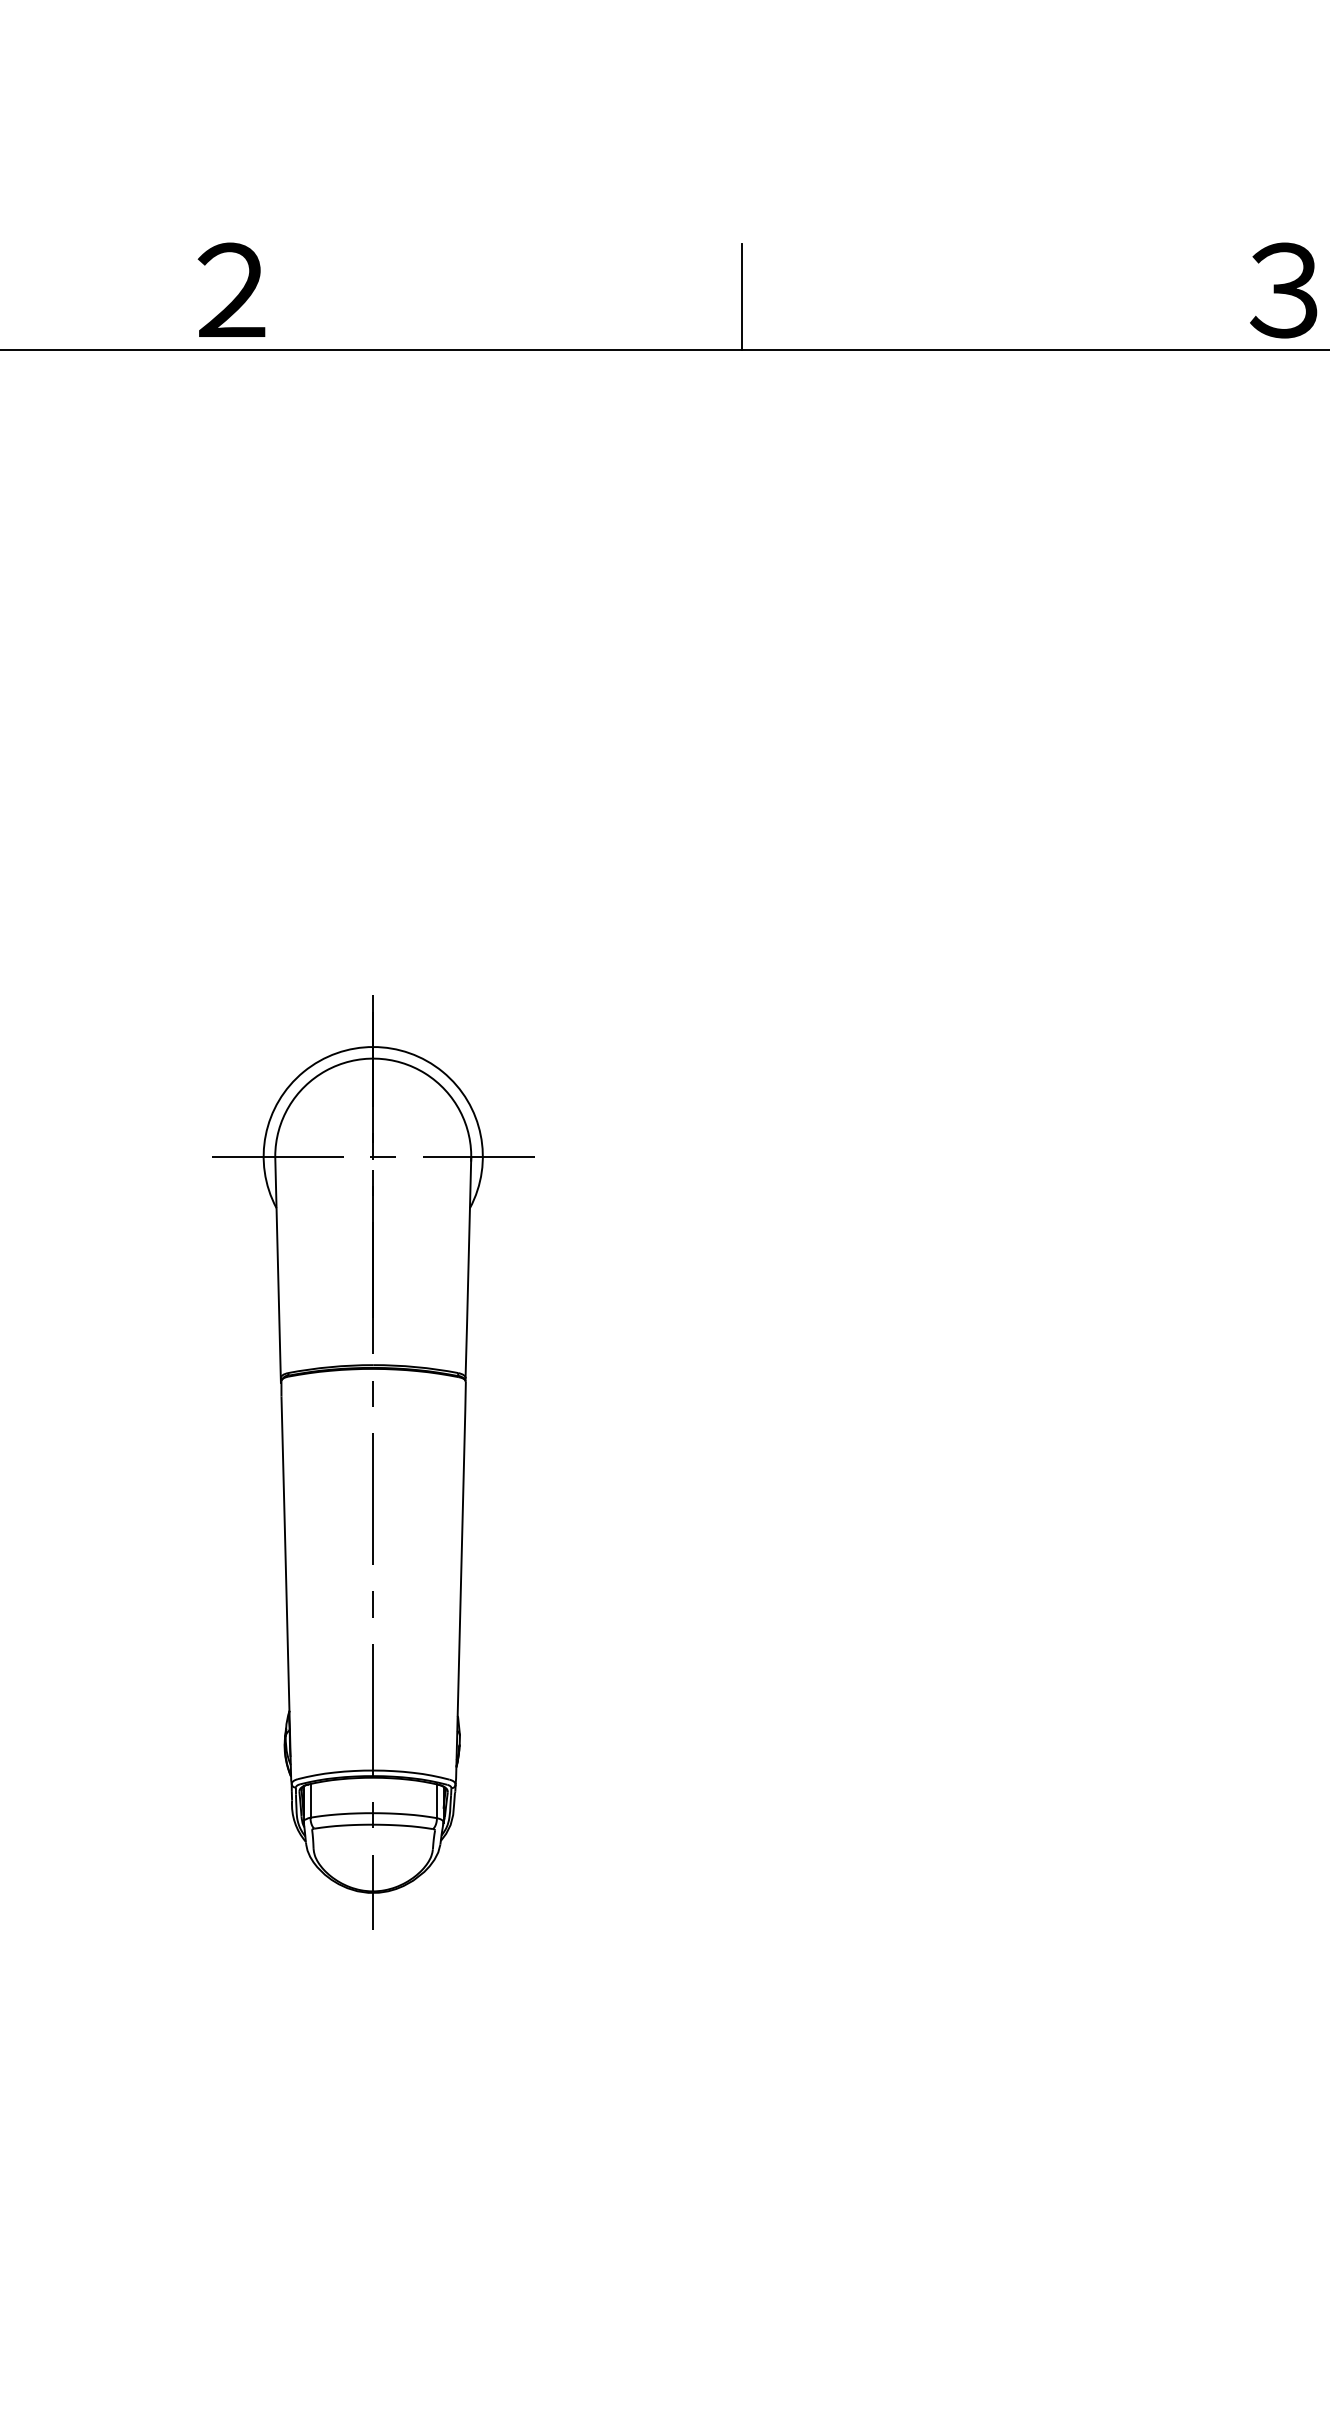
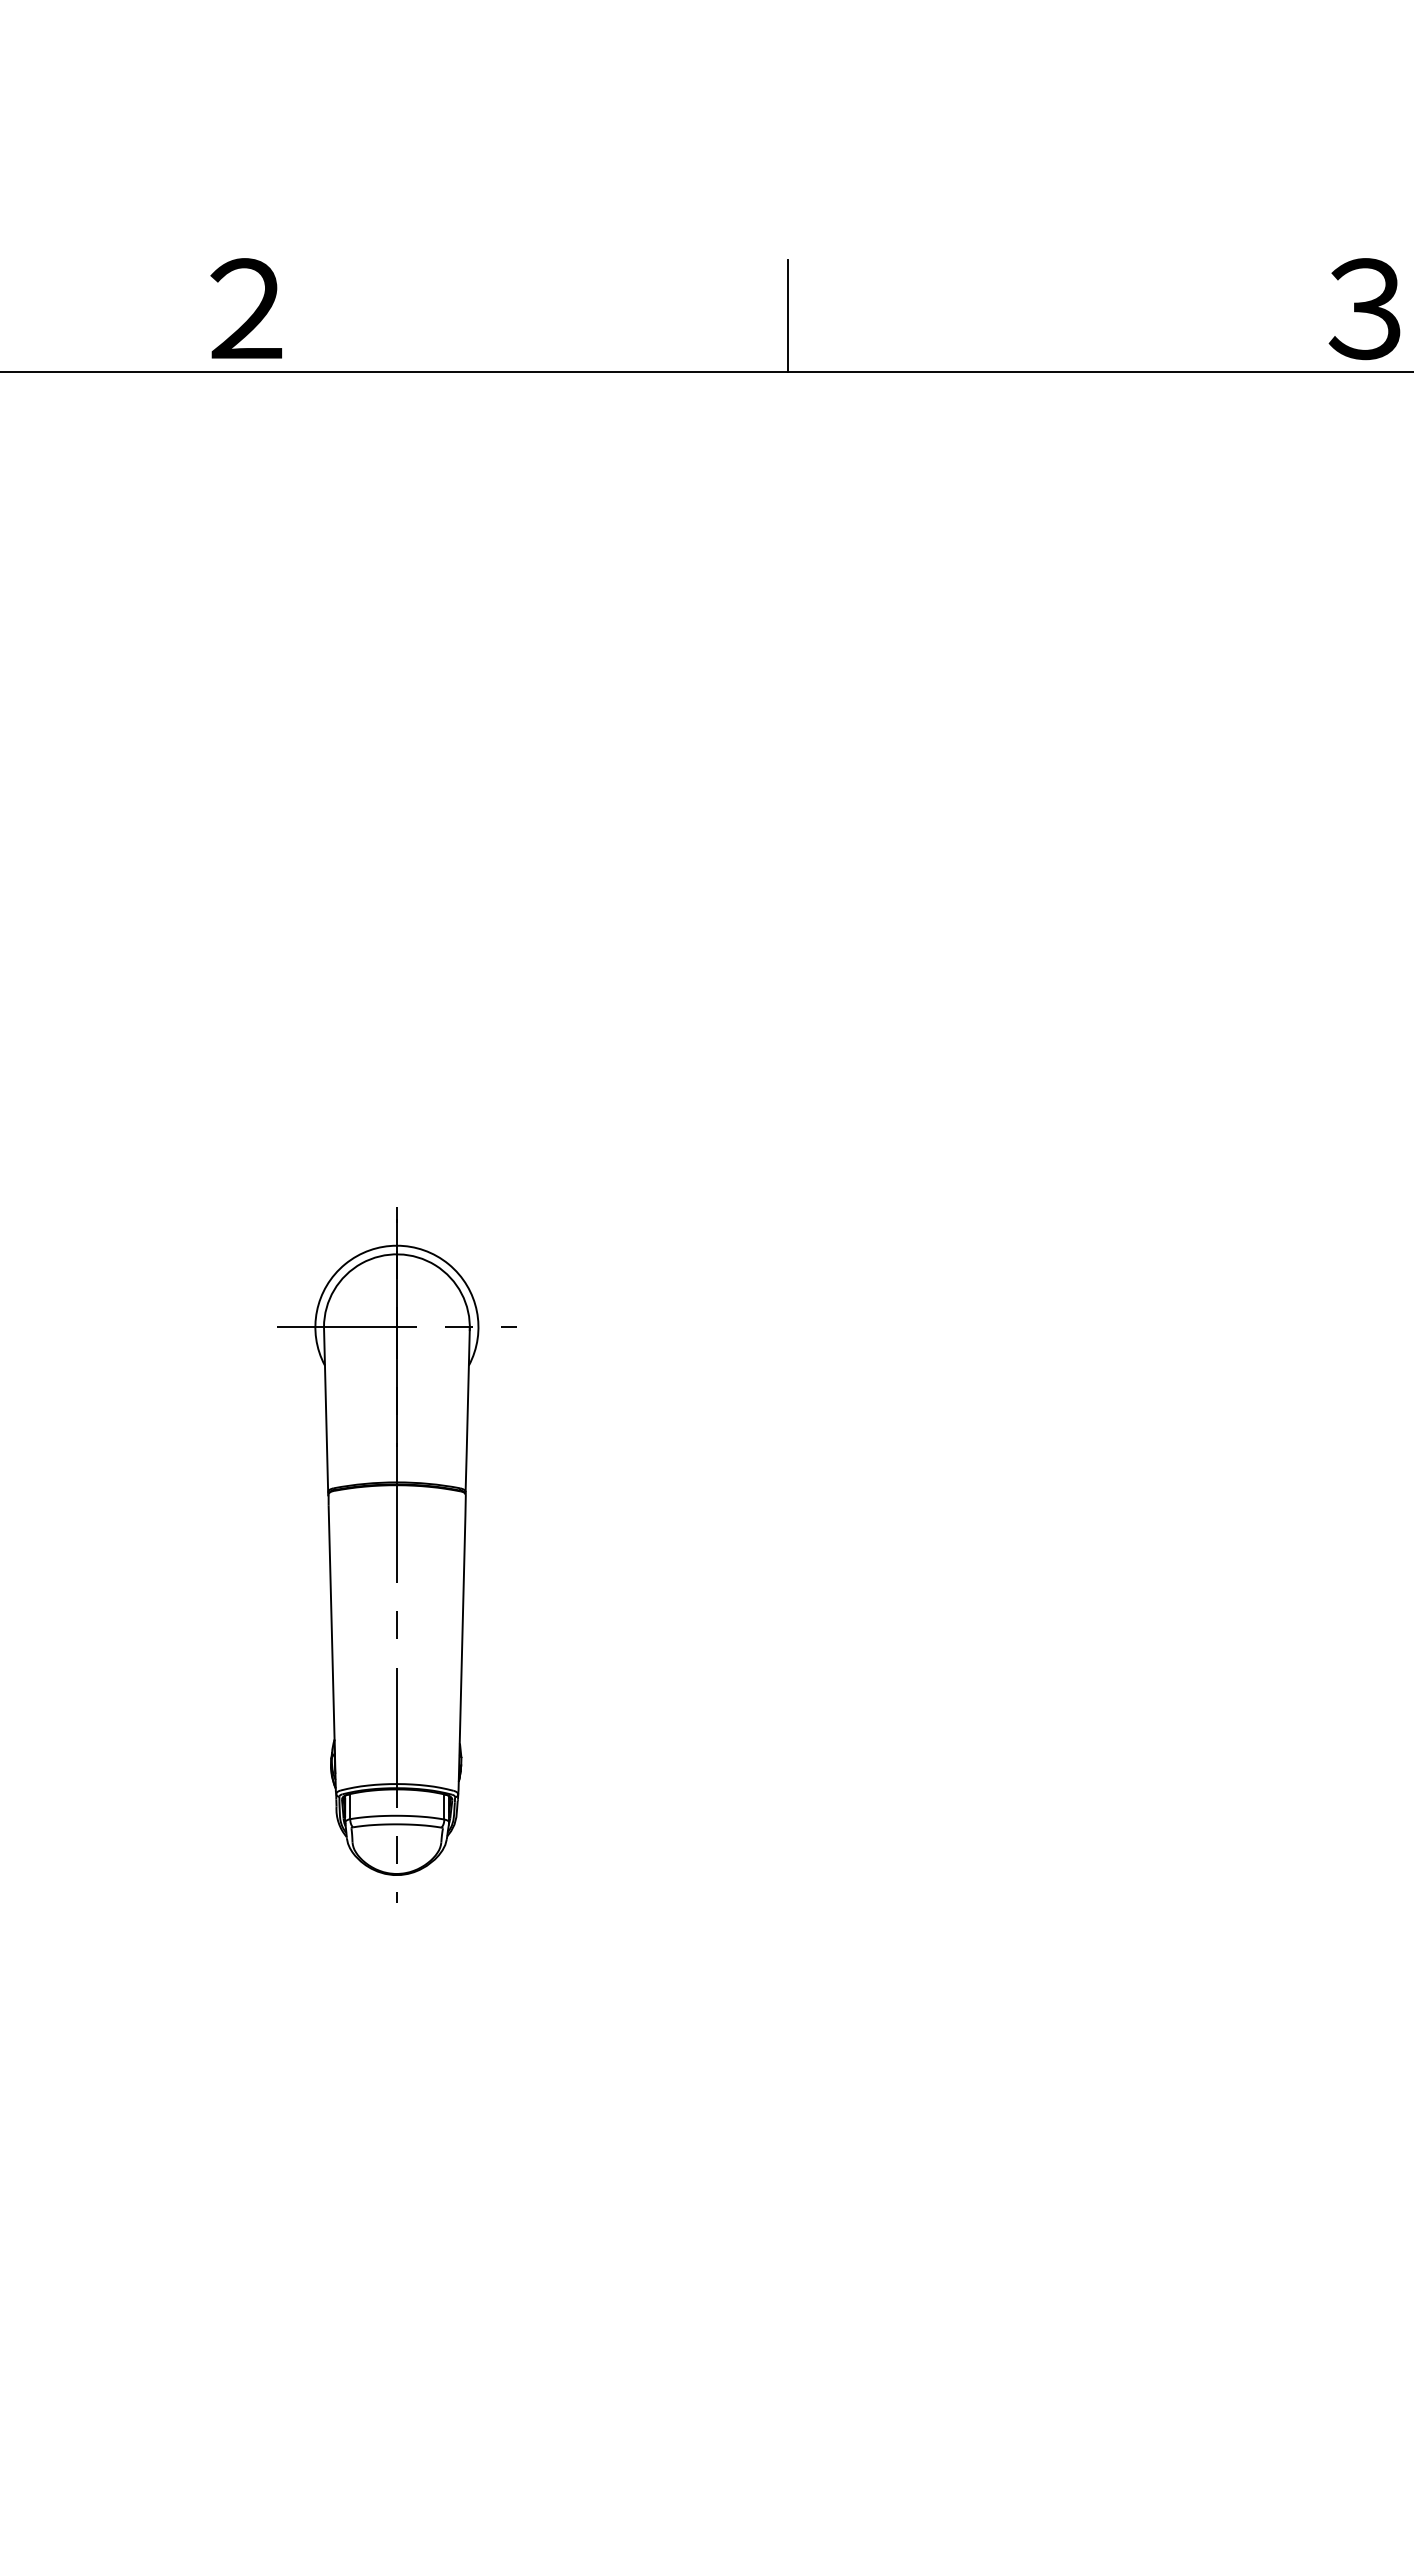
part: (372, 1462) -> (396, 1554), size x0.7

